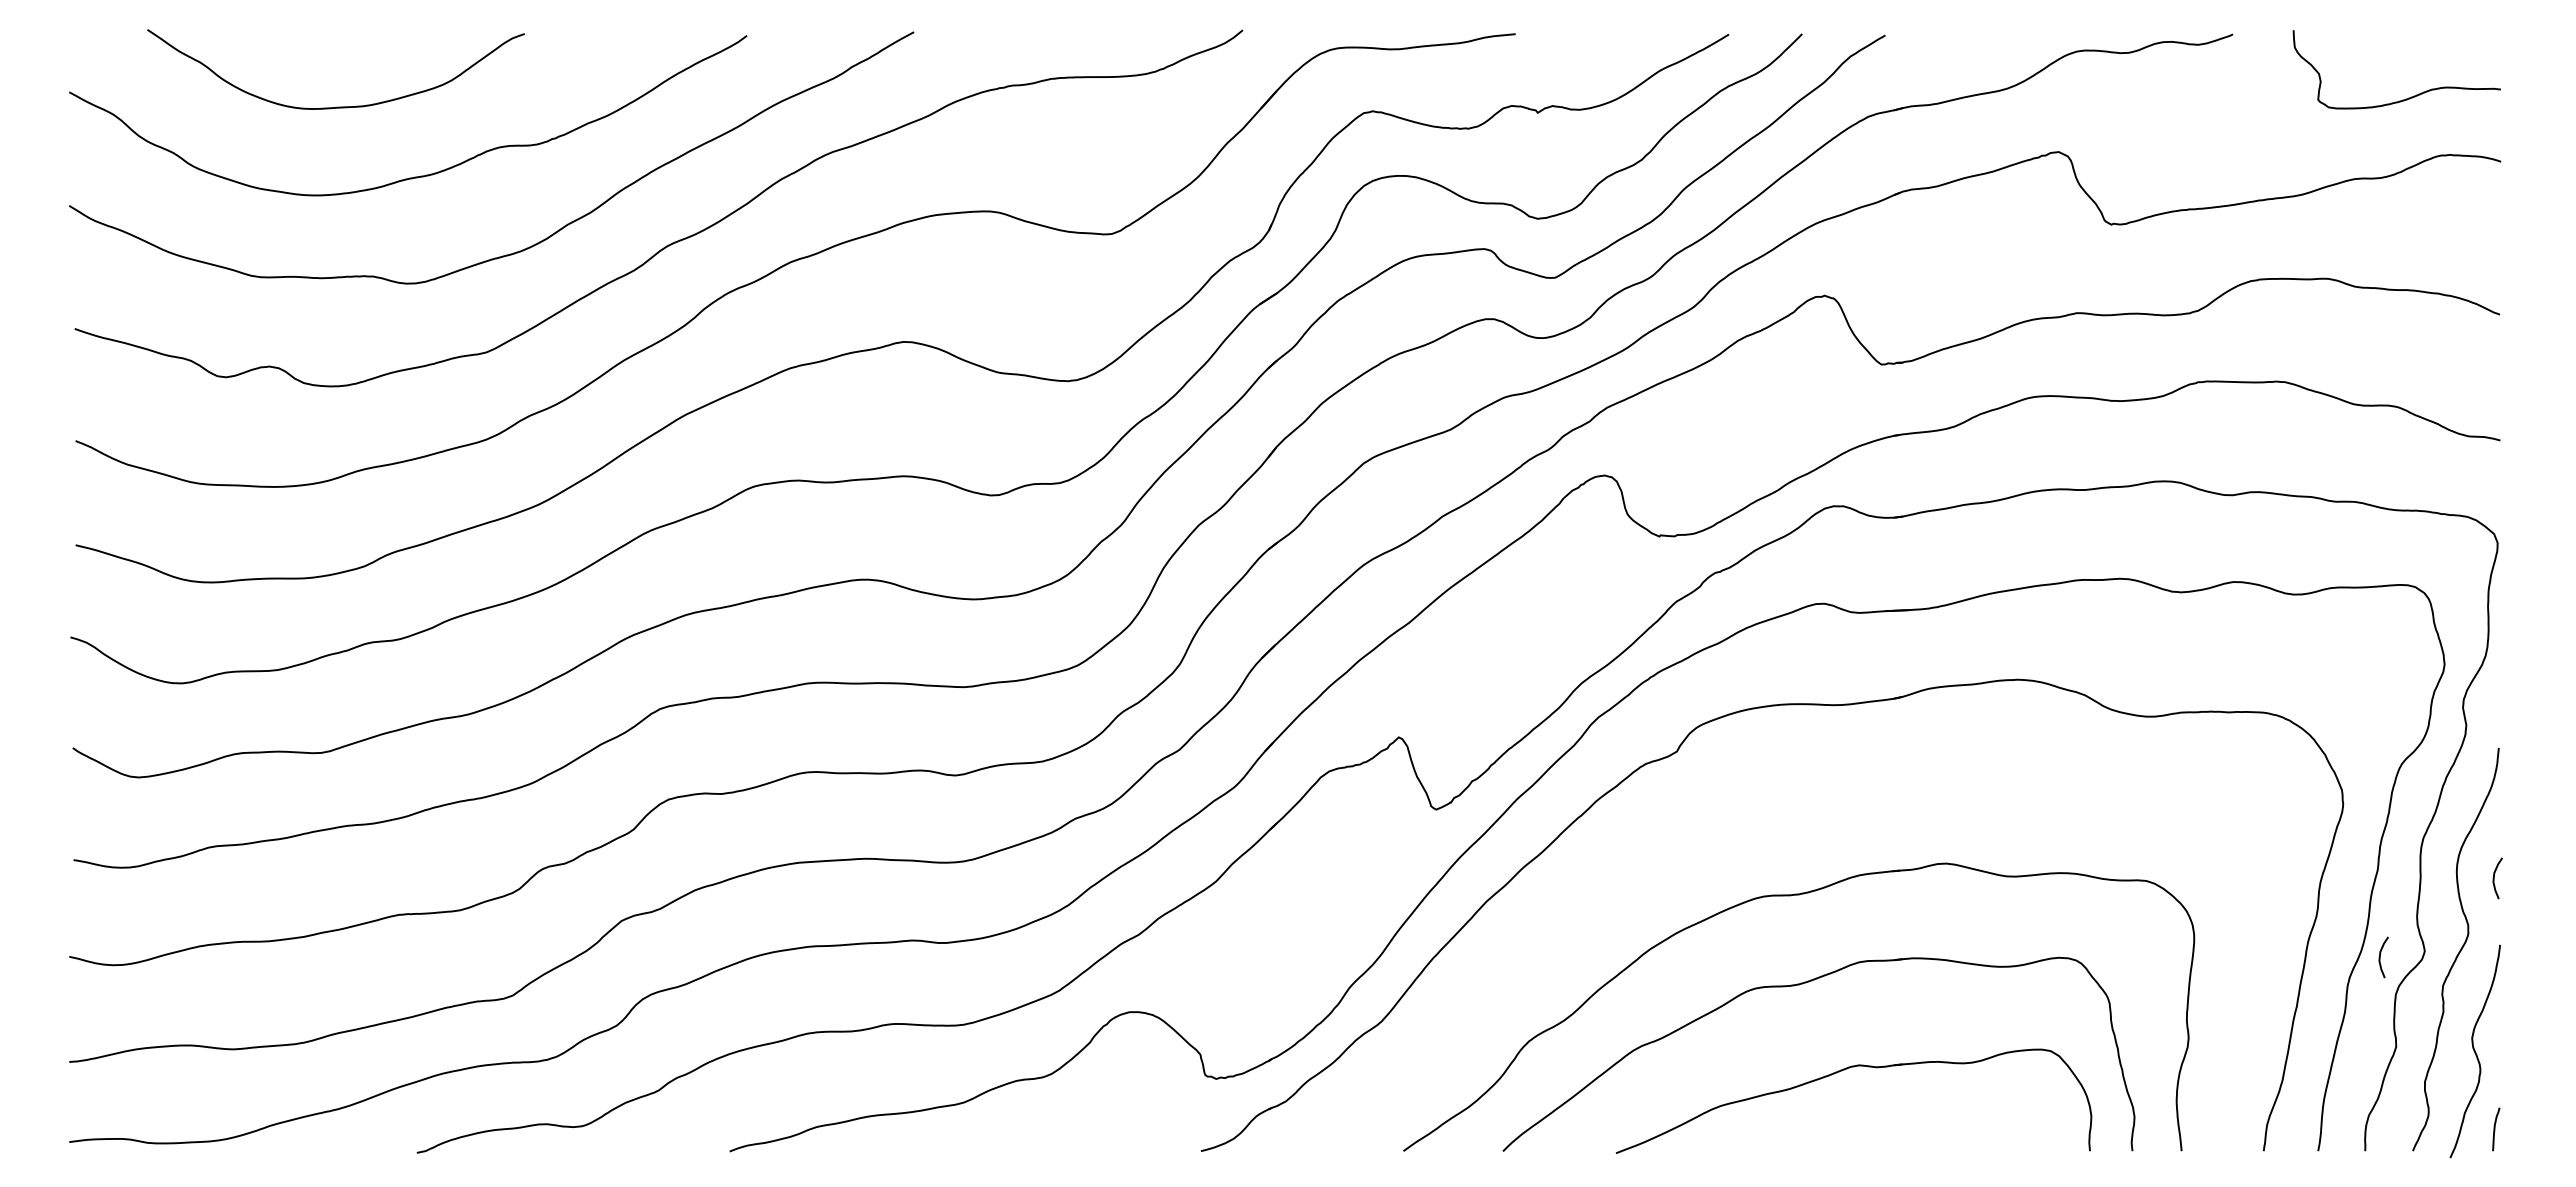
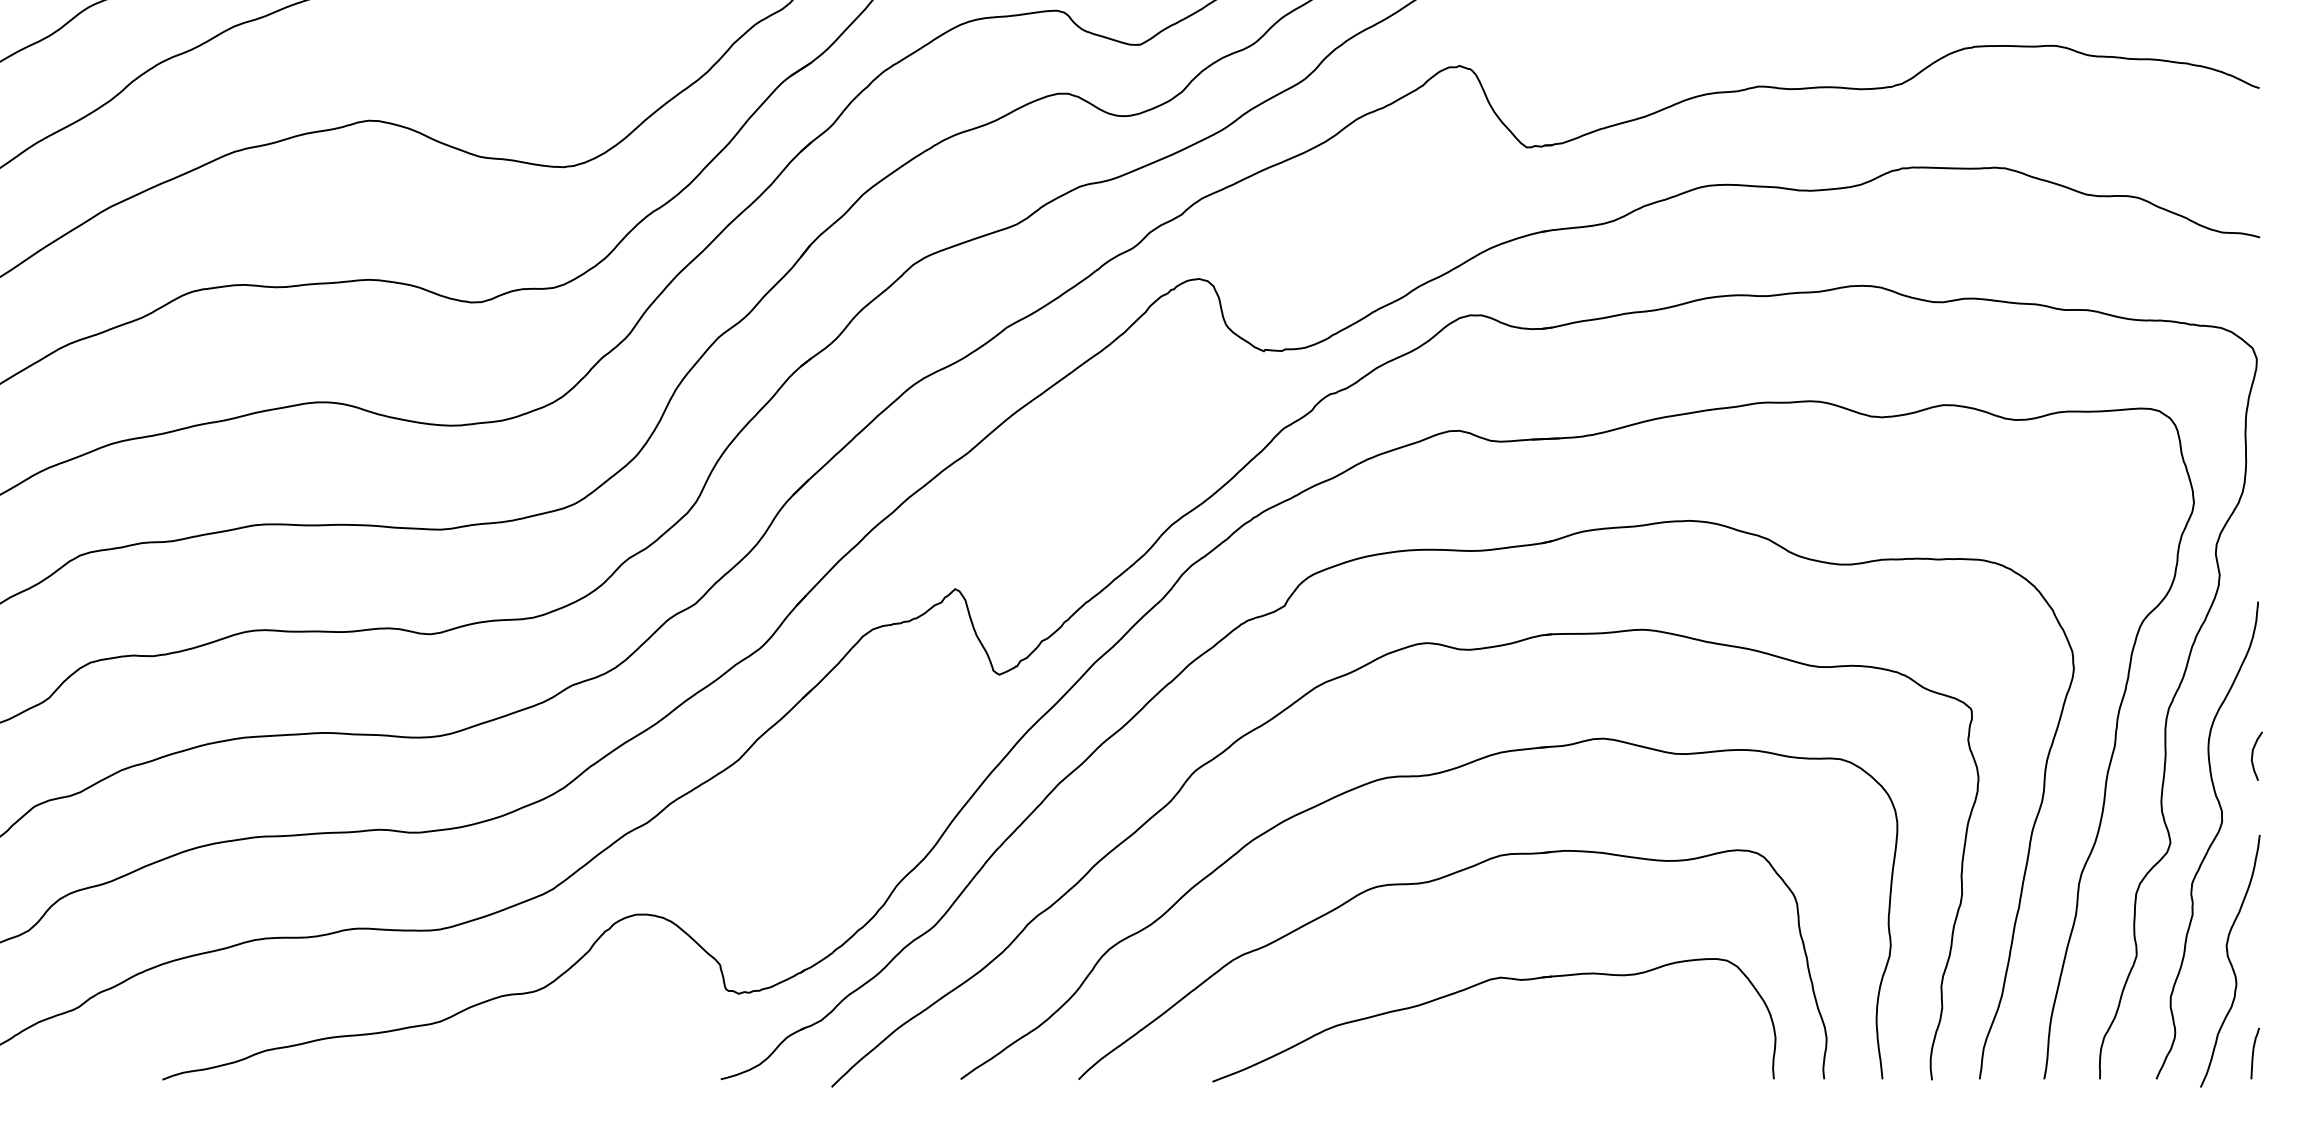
part: (1684, 835) -> (1293, 705), added
curve: (2380, 957) -> (2118, 849), removed

